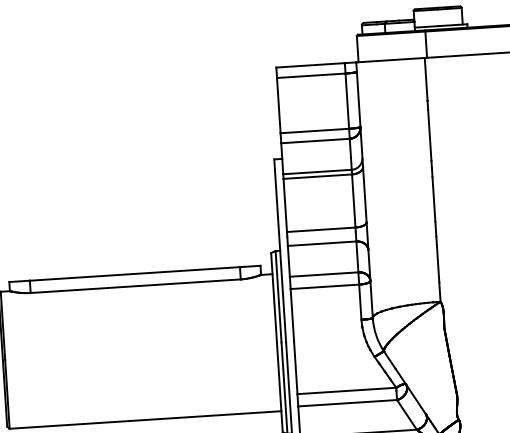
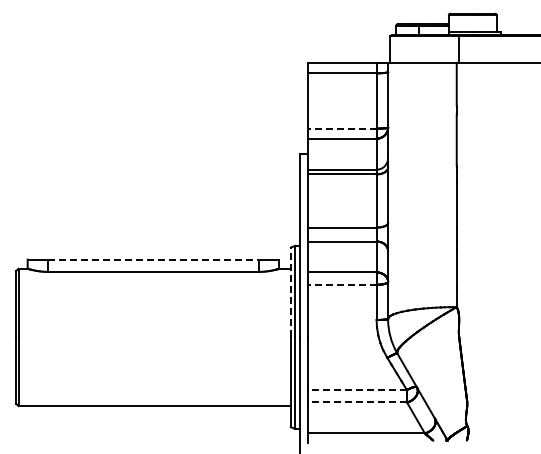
line: (314, 130) -> (341, 128), solid -> dashed
line: (135, 273) -> (154, 259), solid -> dashed
line: (324, 286) -> (341, 284), solid -> dashed
line: (273, 297) -> (290, 292), solid -> dashed
line: (345, 391) -> (356, 390), solid -> dashed
line: (346, 403) -> (356, 402), solid -> dashed

